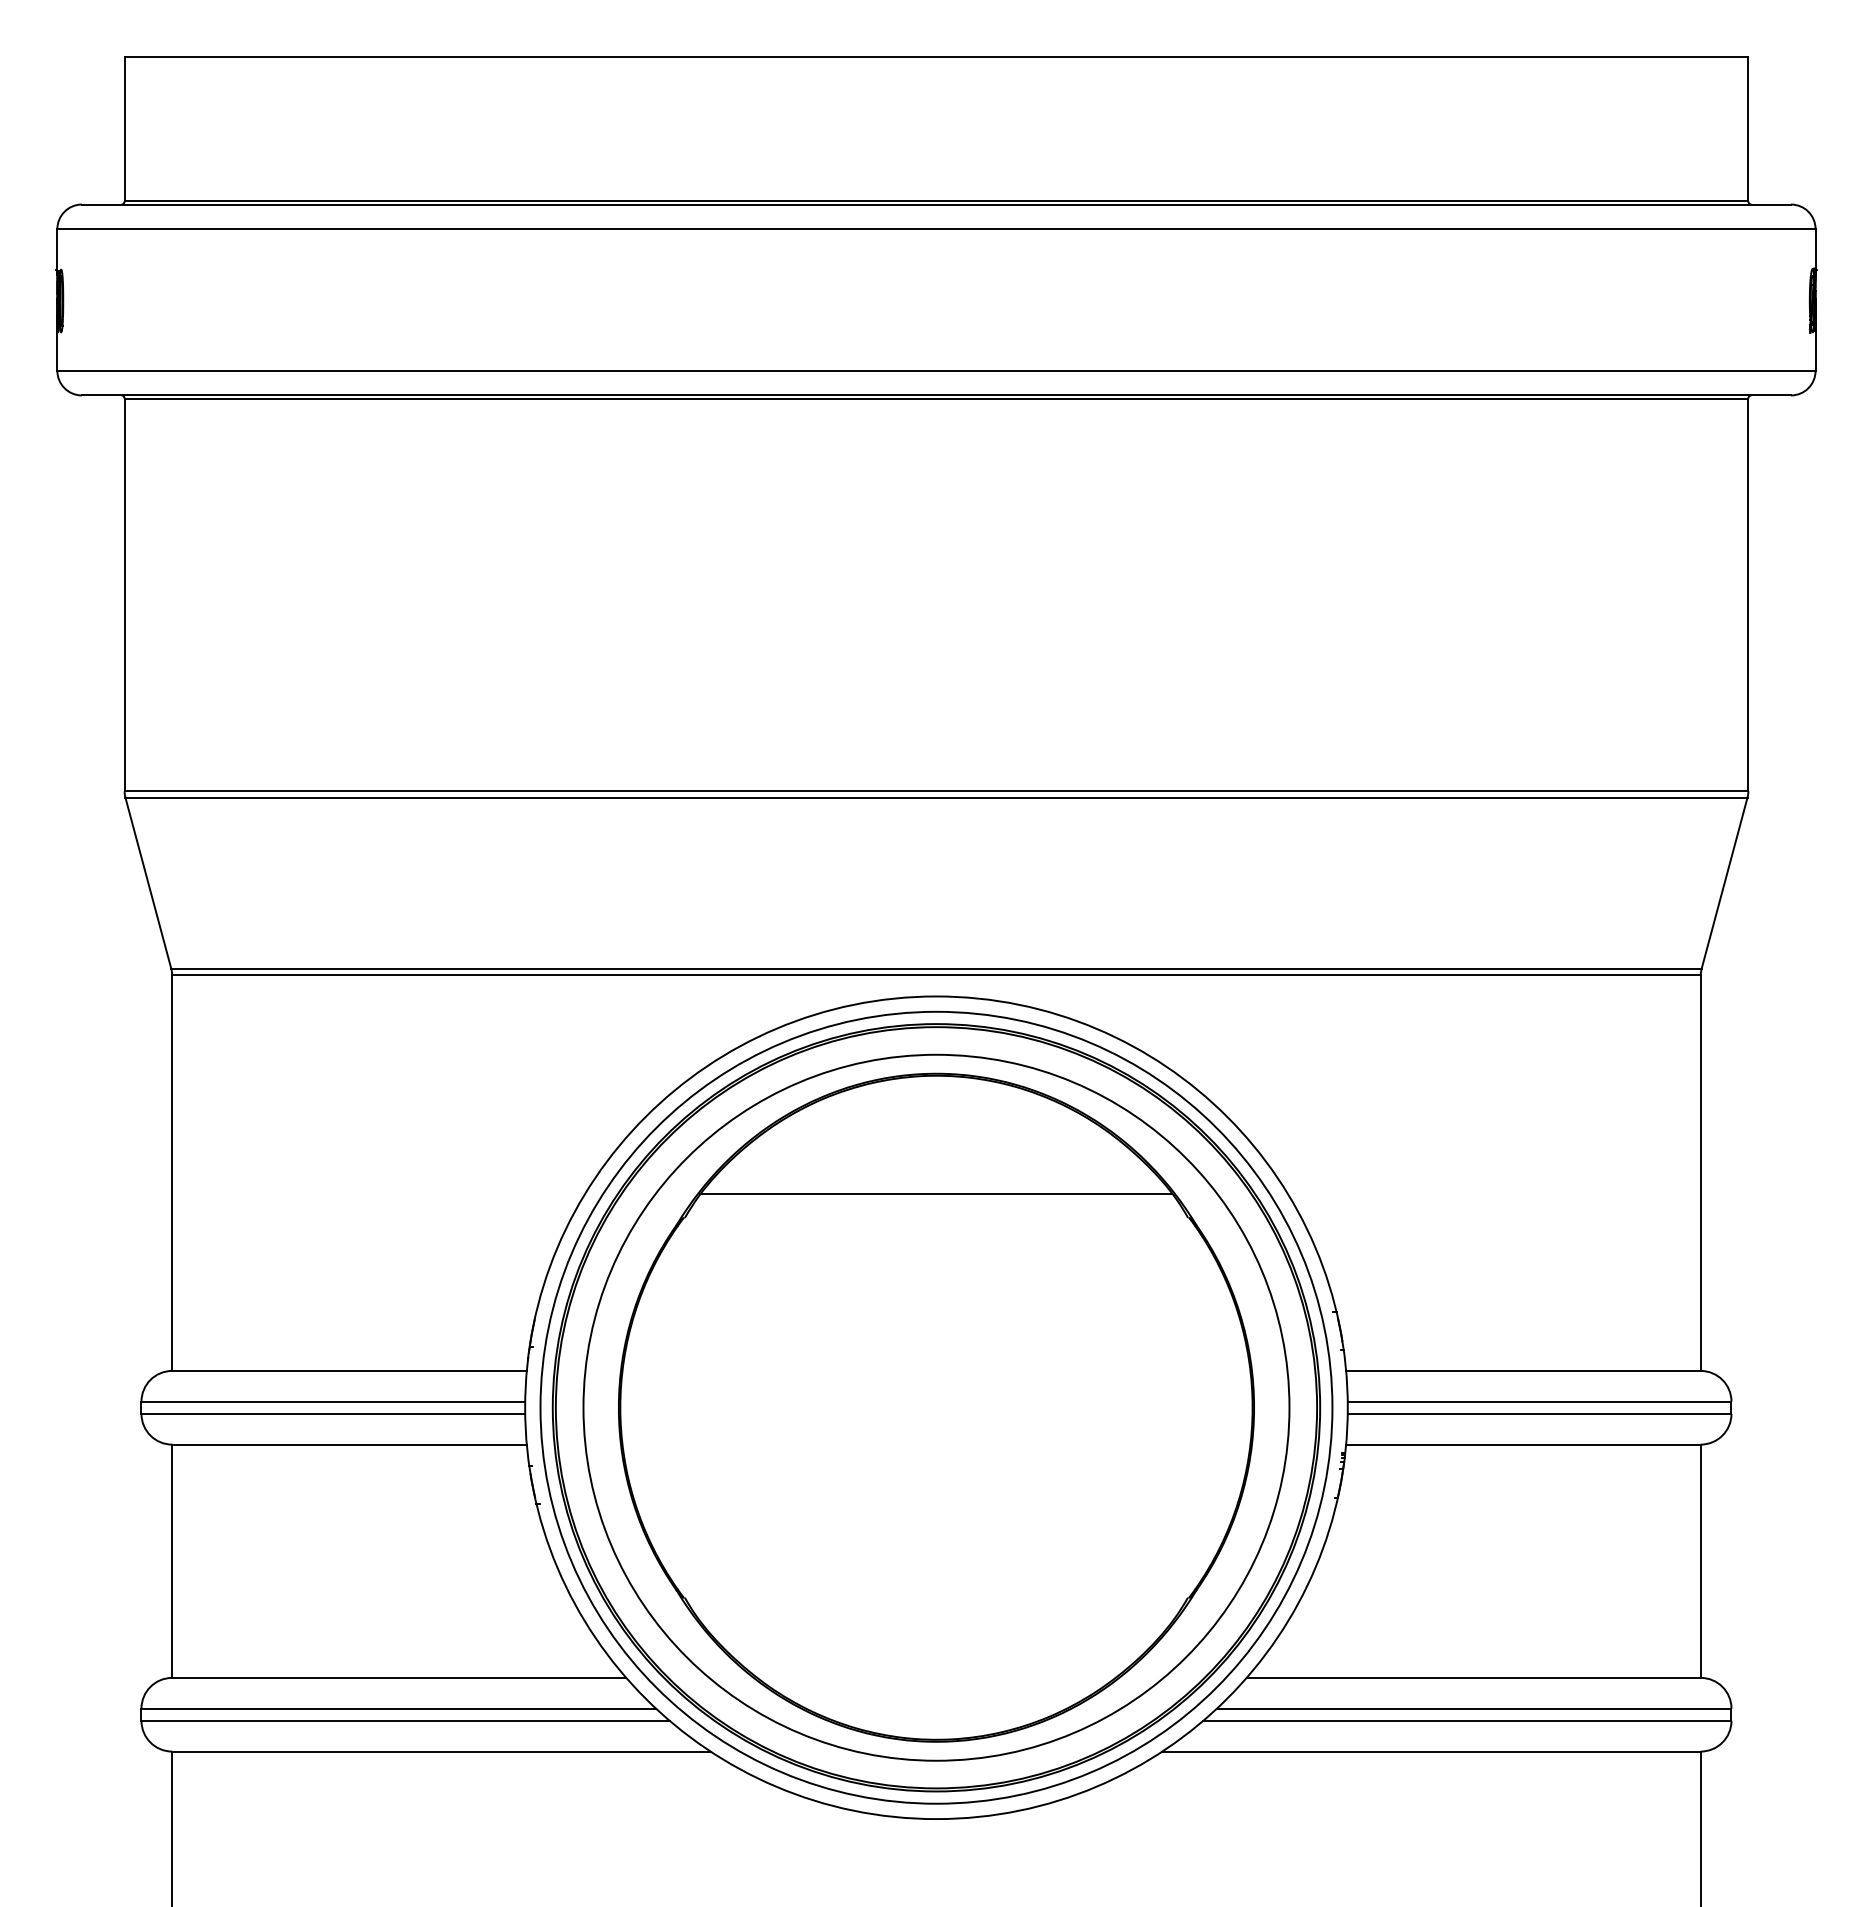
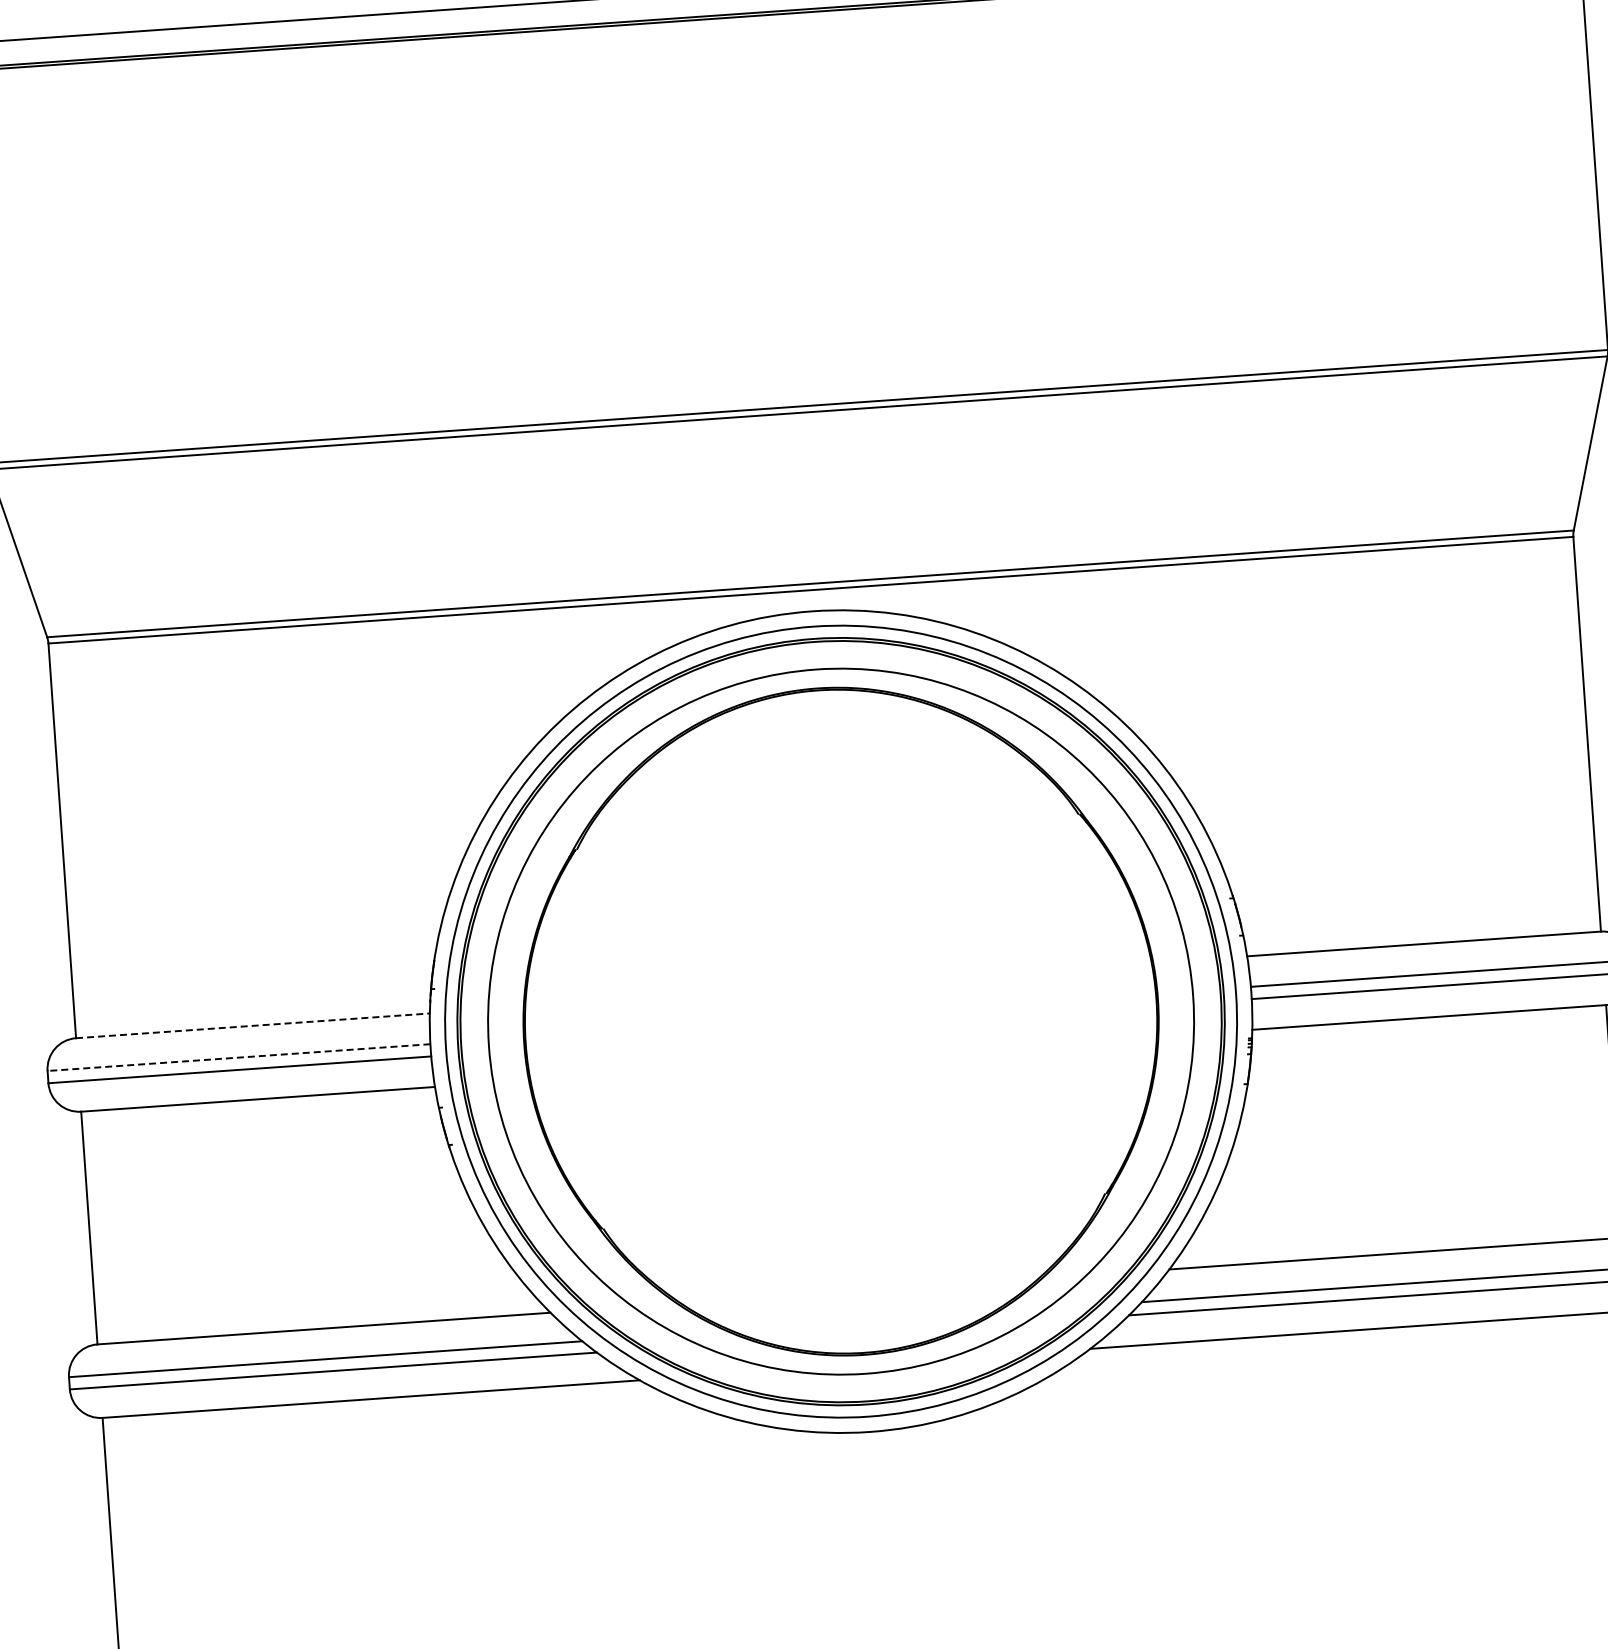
line: (936, 1194) -> (826, 808), removed
line: (350, 1370) -> (253, 1025), solid -> dashed
line: (333, 1401) -> (239, 1057), solid -> dashed

